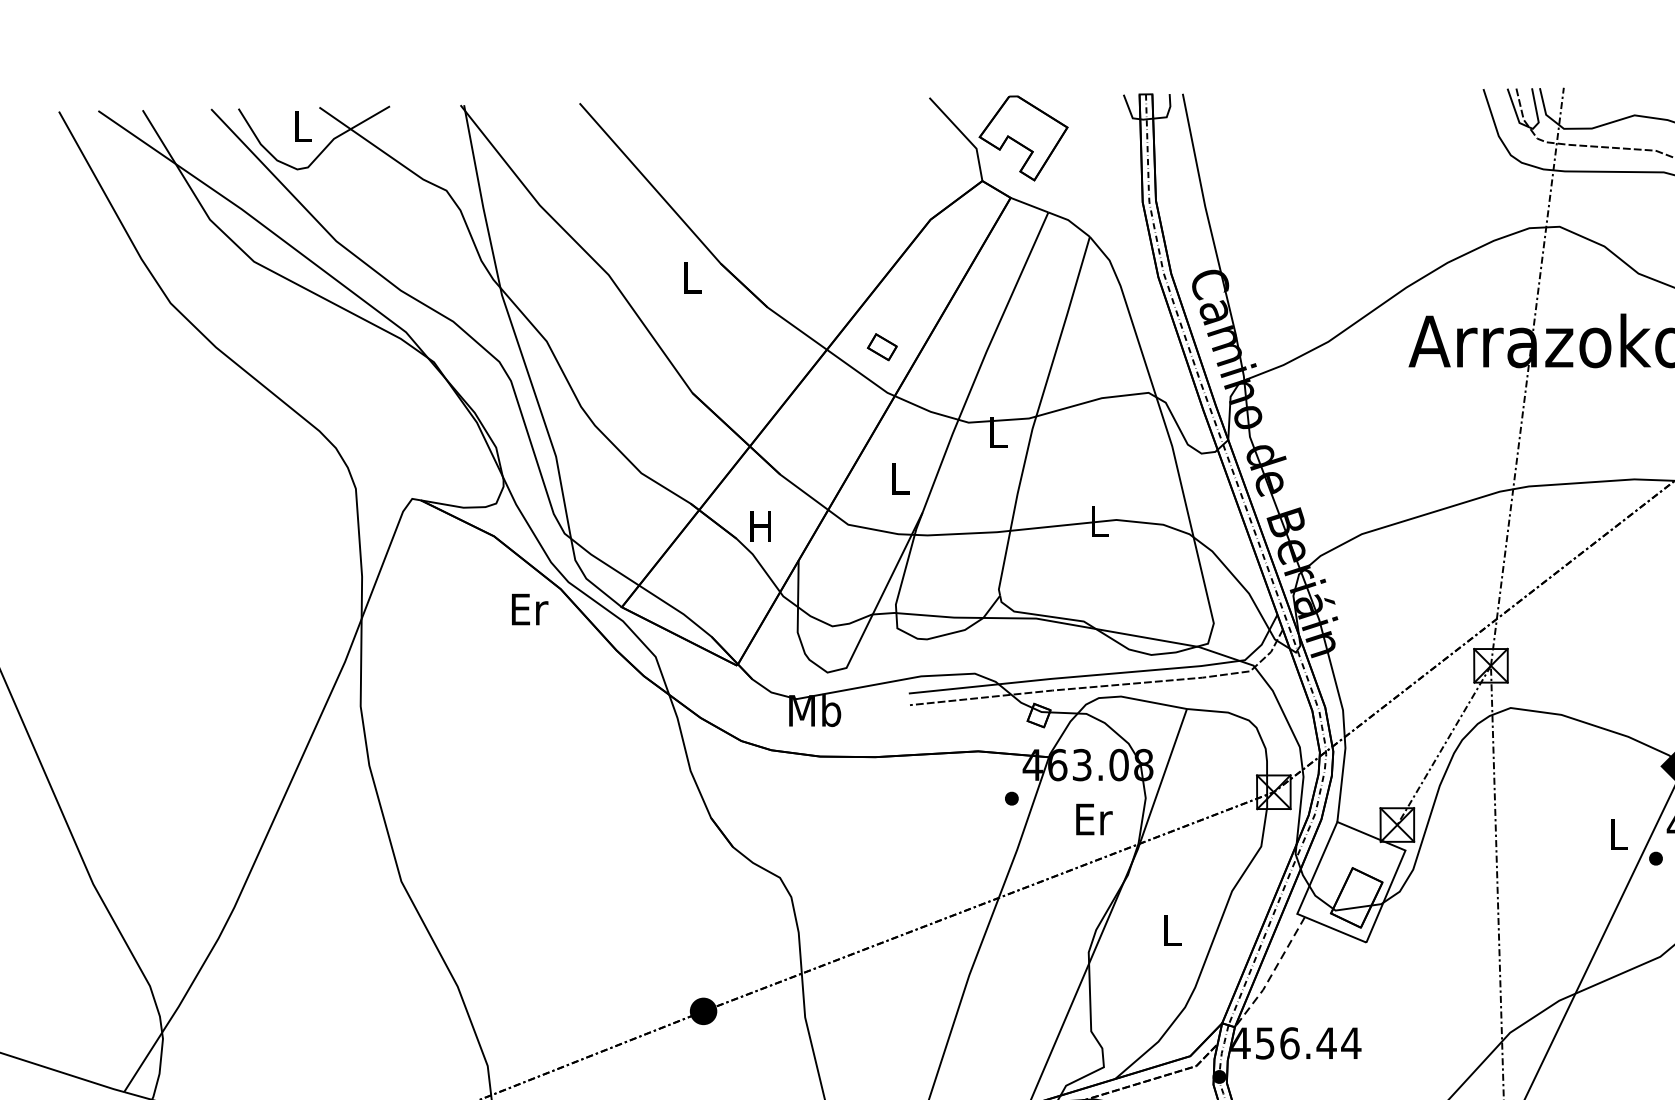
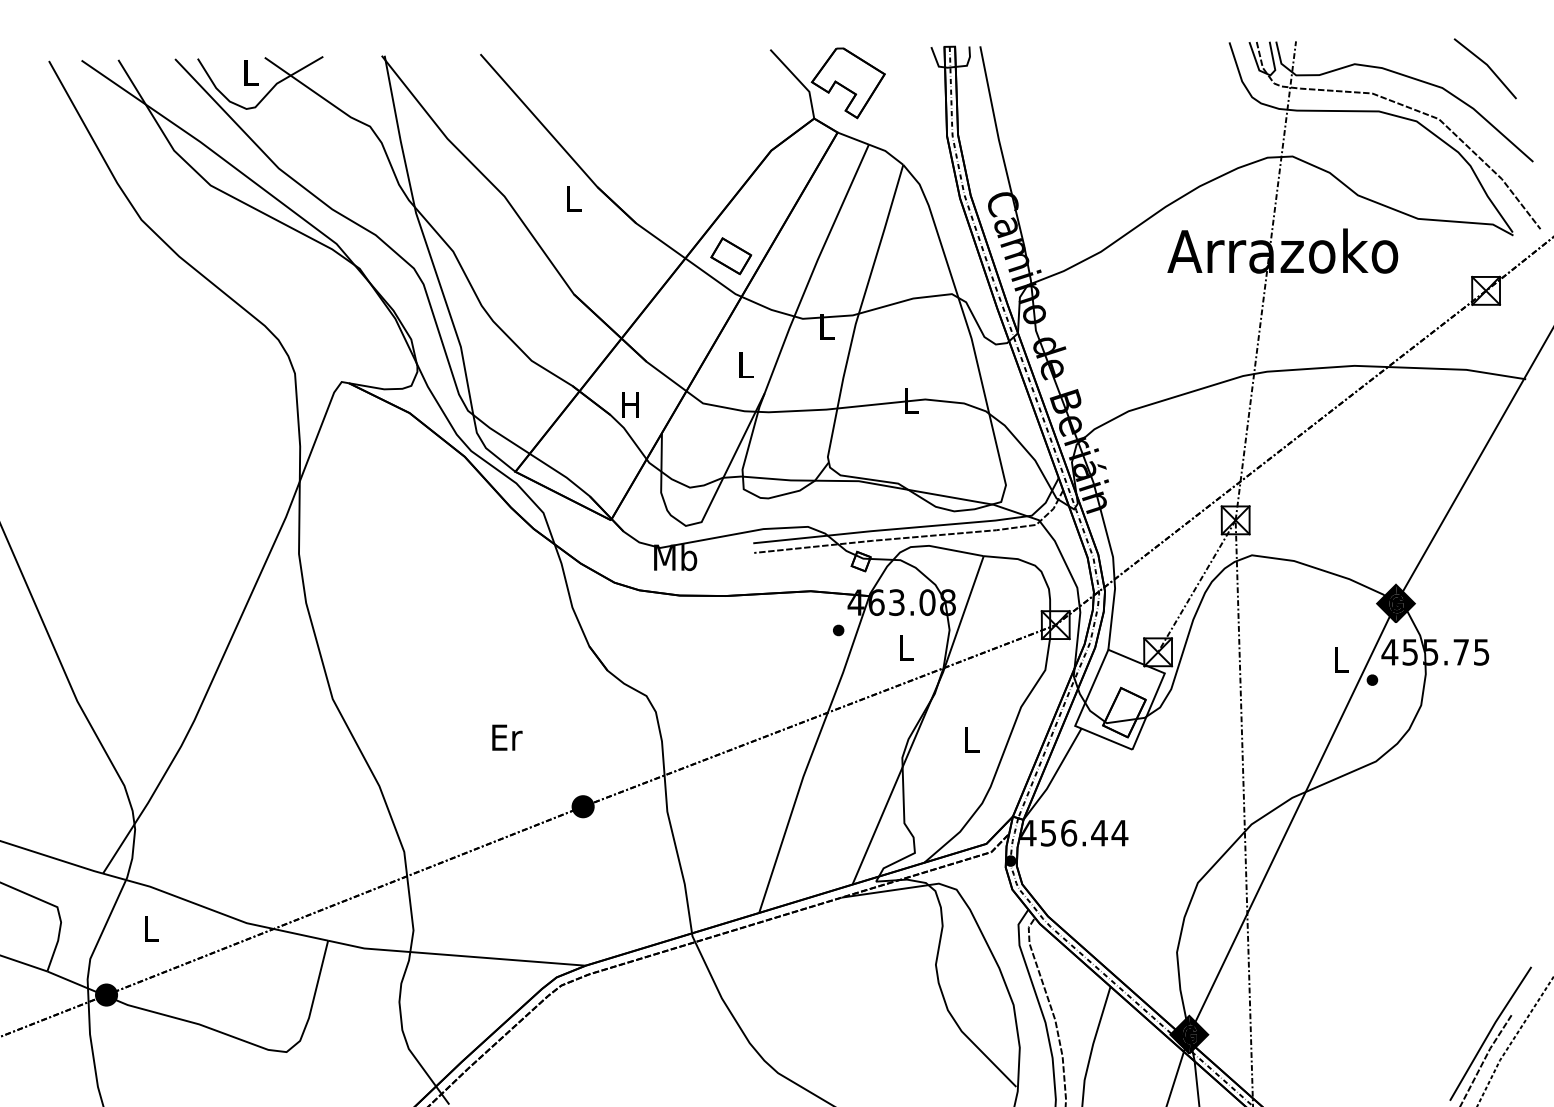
part: (882, 347) -> (731, 256), size x1.67
text: (530, 609) -> (507, 737), moved
text: (1094, 819) -> (907, 647), Er -> L
line: (1272, 974) -> (1054, 776), dashed -> solid

